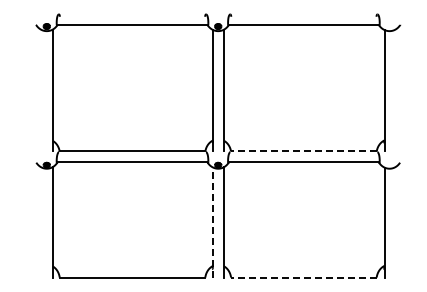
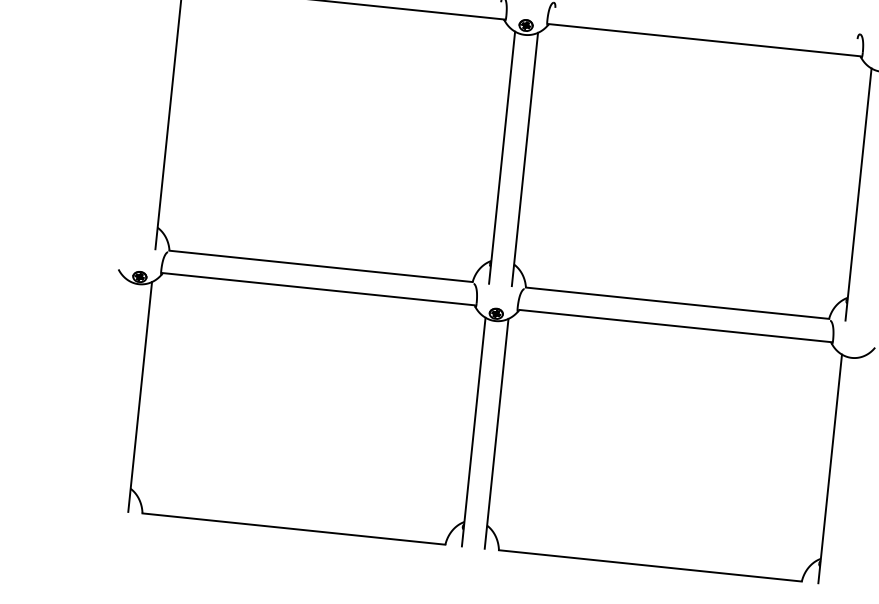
line: (303, 151) -> (676, 303), dashed -> solid
line: (213, 222) -> (474, 431), dashed -> solid
line: (303, 277) -> (649, 565), dashed -> solid

